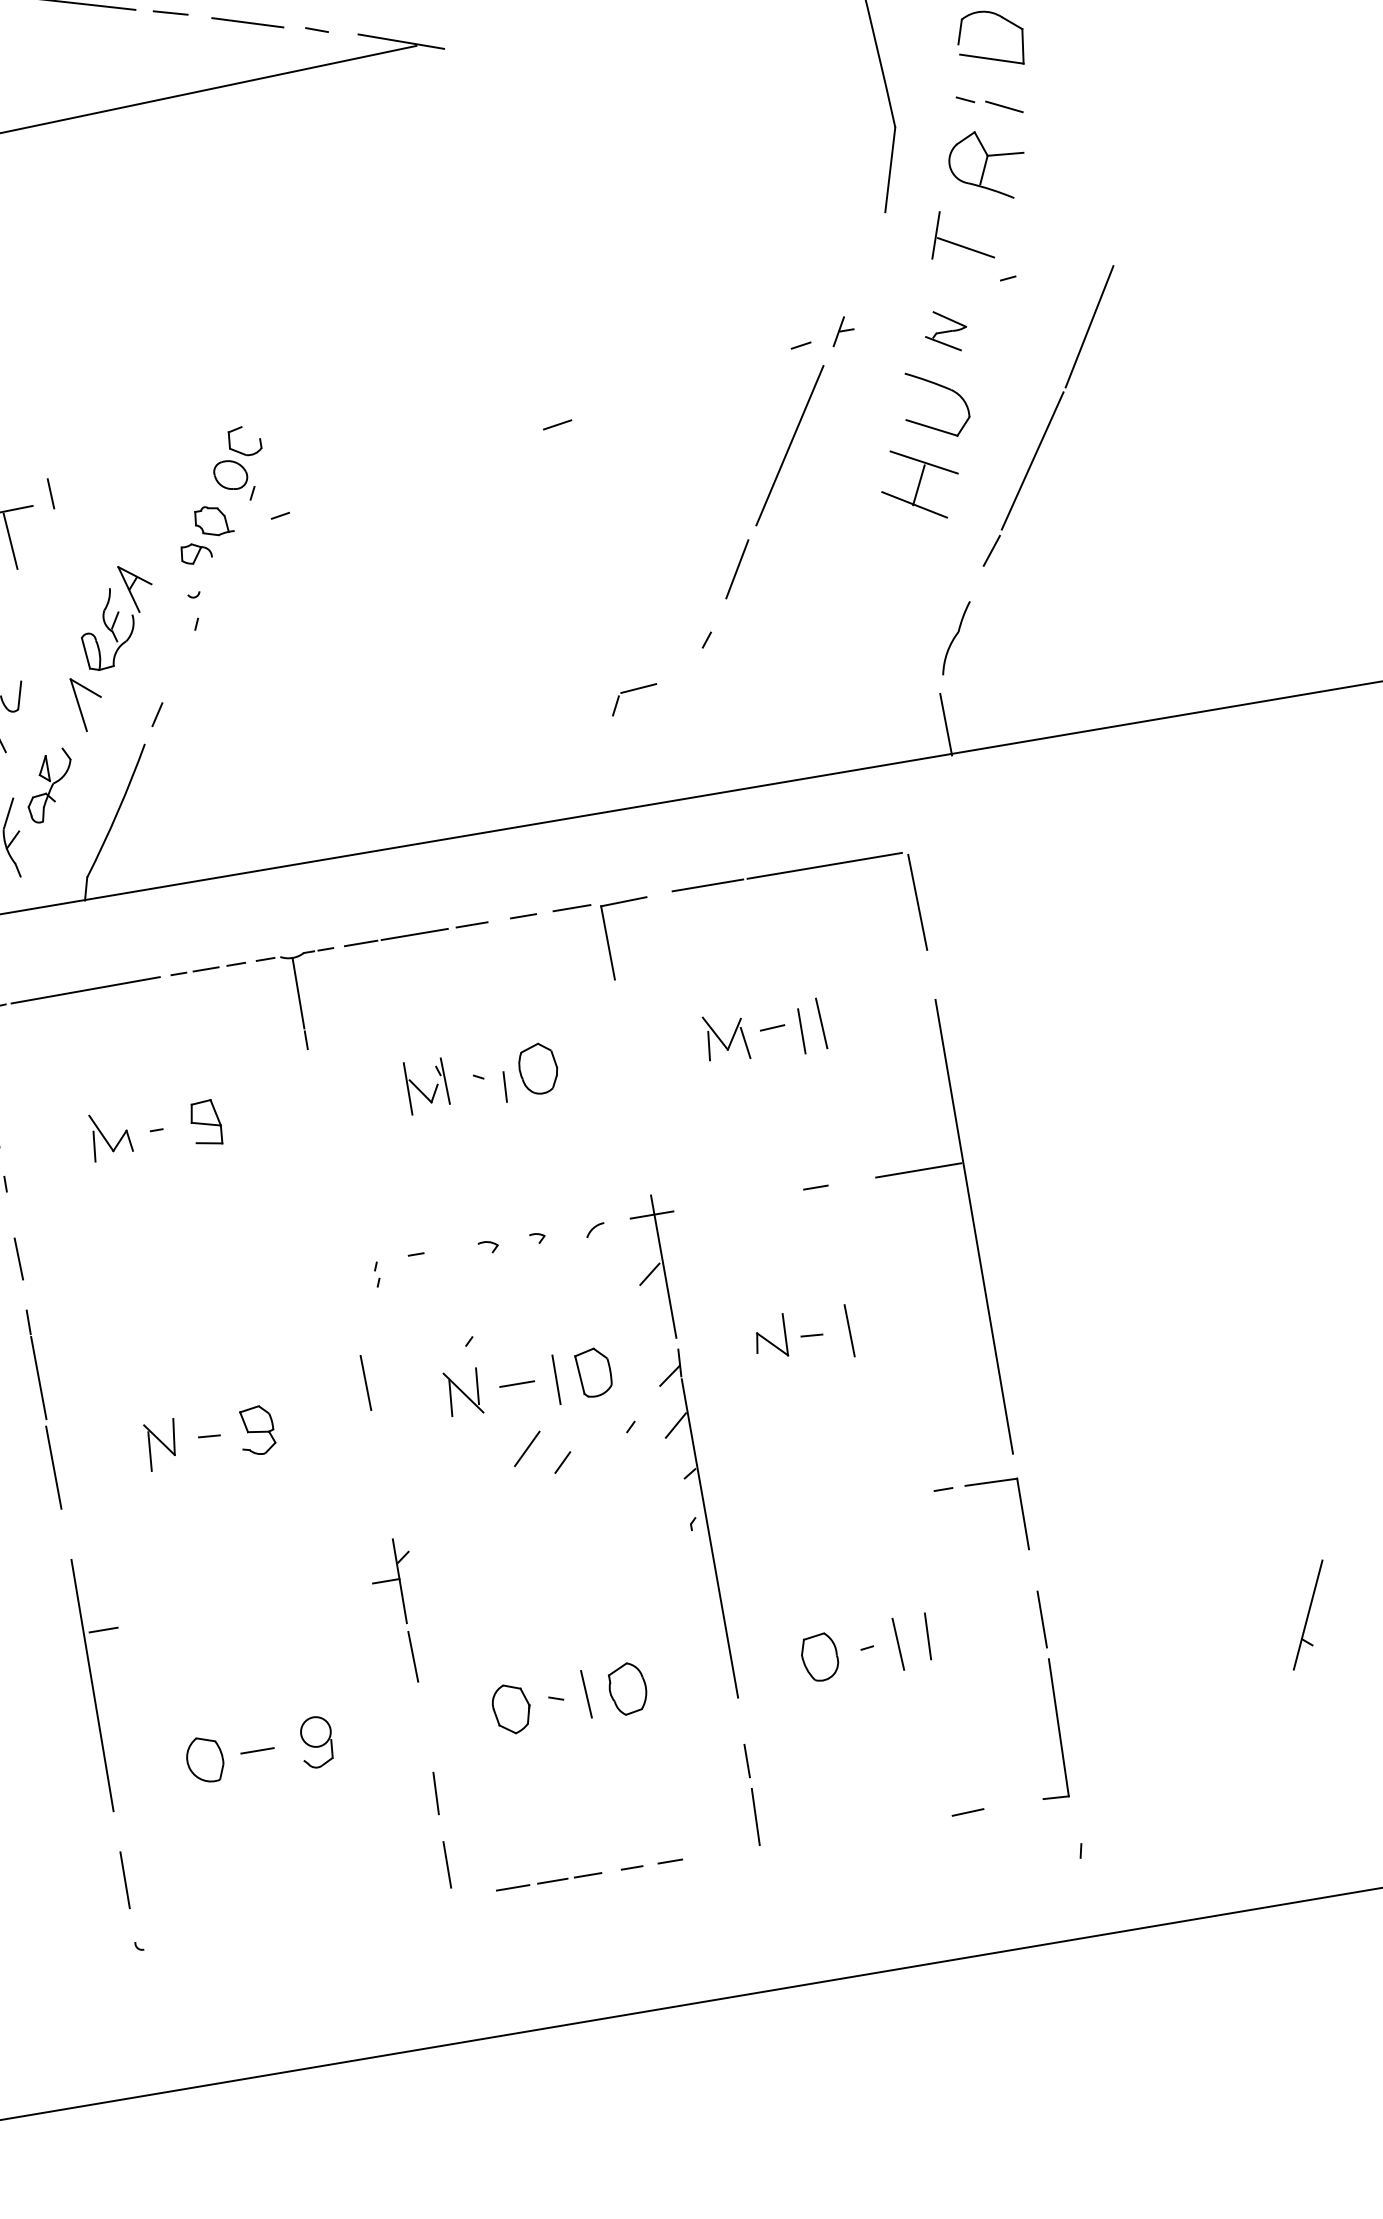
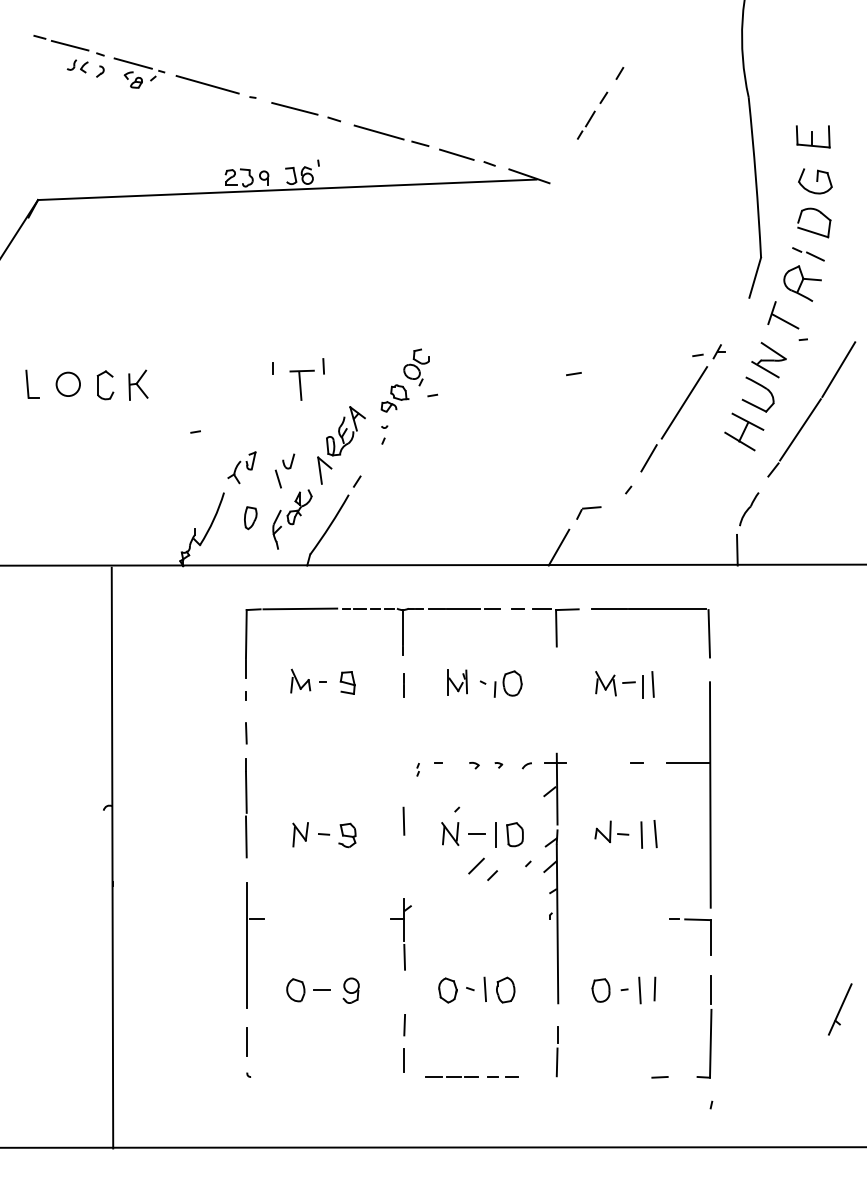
part: (944, 332) -> (768, 360), size x1.67
line: (584, 779) -> (558, 547), added
line: (319, 1109) -> (403, 685), added
line: (876, 1322) -> (655, 833), added

